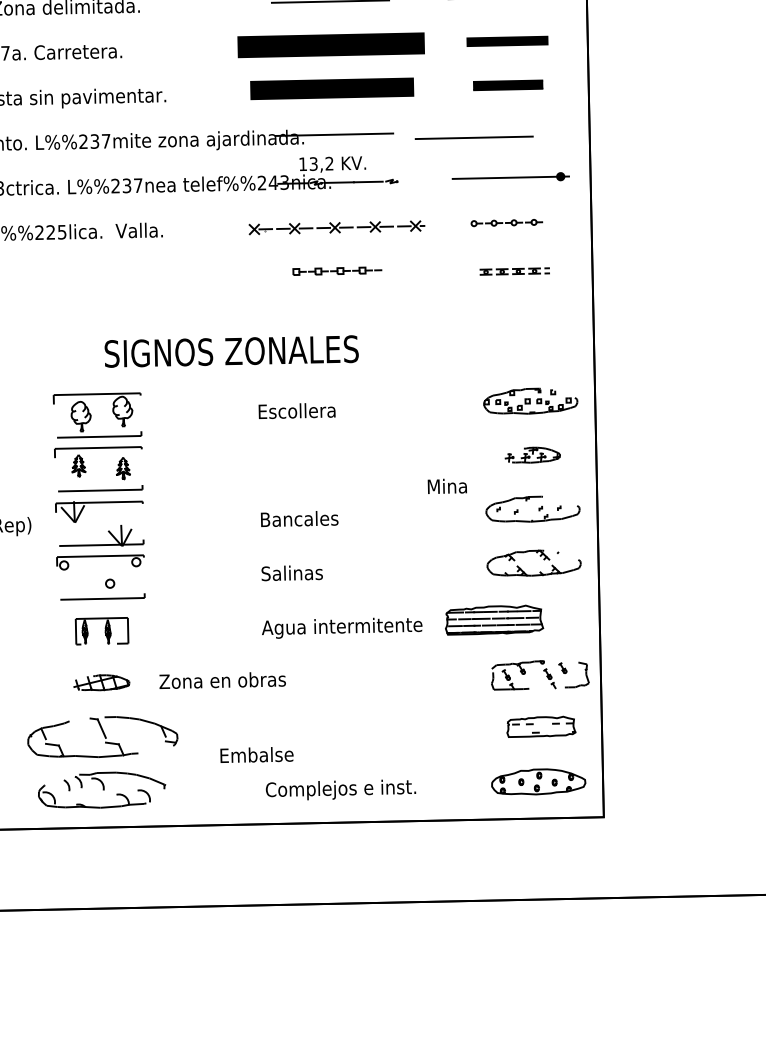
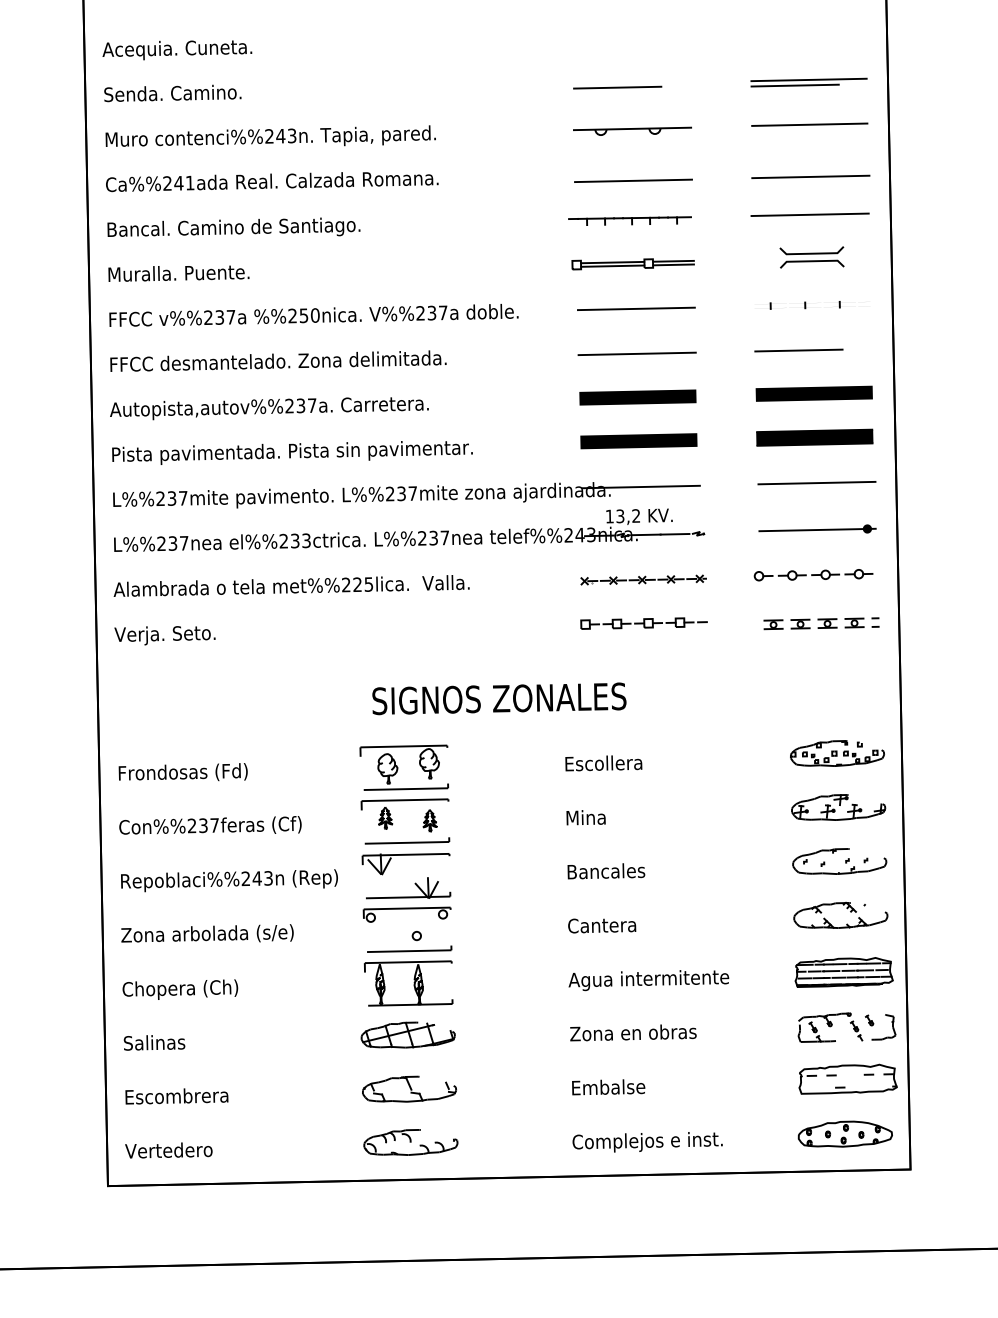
part: (506, 41) -> (813, 393), size x1.43
part: (330, 45) -> (637, 397), size x0.62
part: (507, 85) -> (814, 437), size x1.67
part: (331, 89) -> (638, 441), size x0.71
line: (473, 138) -> (816, 483), moved
part: (506, 223) -> (813, 575), size x1.67
part: (336, 227) -> (643, 579), size x0.71
part: (336, 271) -> (643, 623), size x1.43
part: (514, 271) -> (821, 623), size x1.67
text: (231, 351) -> (499, 698), moved
part: (531, 455) -> (838, 807), size x1.67
text: (446, 486) -> (585, 817), moved
text: (295, 573) -> (602, 925), Salinas -> Cantera
part: (493, 620) -> (843, 972), moved
part: (101, 631) -> (408, 983), size x1.67
text: (222, 680) -> (633, 1032), moved
part: (100, 682) -> (407, 1034), size x1.67
part: (540, 726) -> (847, 1078), size x1.43
part: (102, 736) -> (409, 1088), size x0.62
text: (256, 755) -> (608, 1087), moved
part: (103, 790) -> (410, 1142), size x0.71

